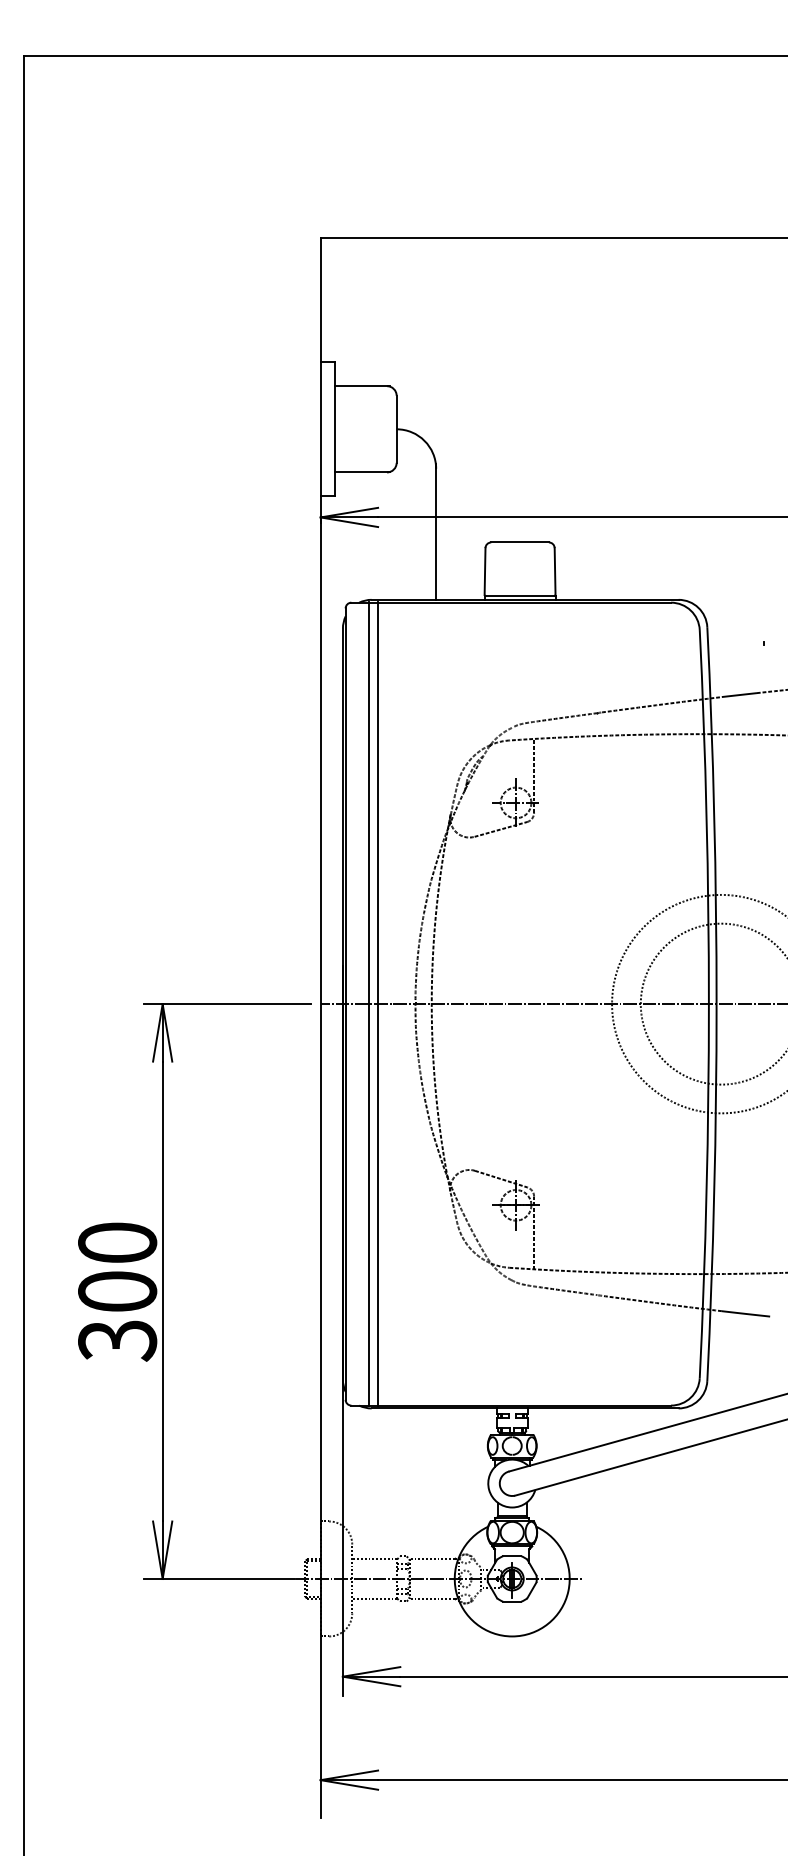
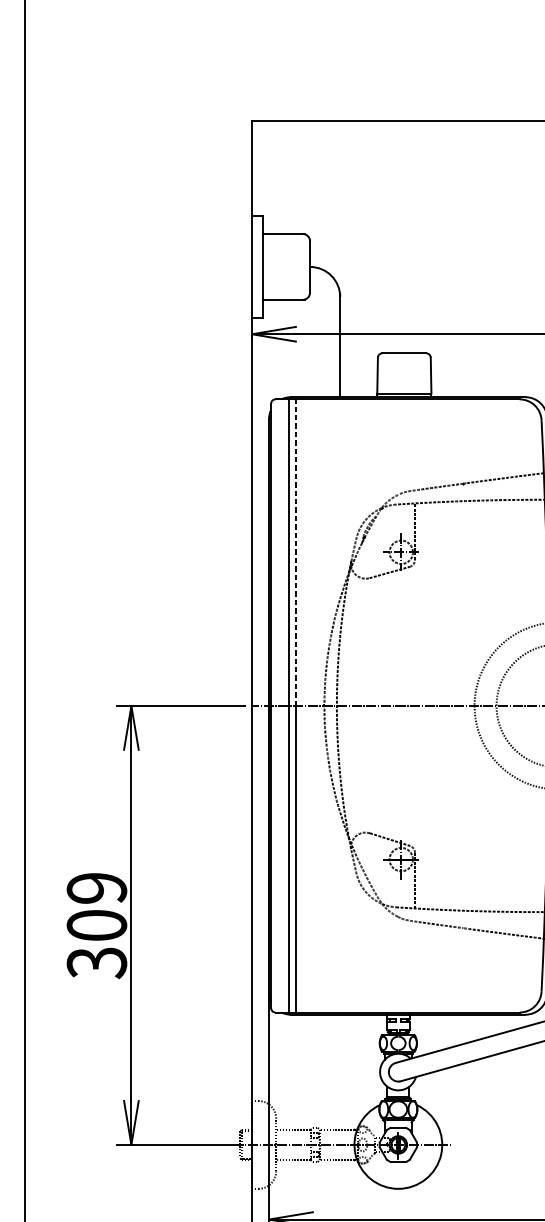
line: (378, 803) -> (296, 552), solid -> dashed
text: (117, 1242) -> (96, 887), 300 -> 309

